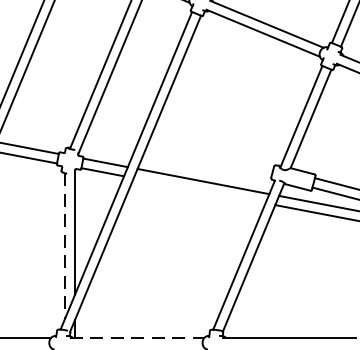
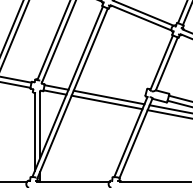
line: (198, 190) -> (106, 102), added
line: (64, 244) -> (34, 131), dashed -> solid
line: (137, 337) -> (73, 181), dashed -> solid

